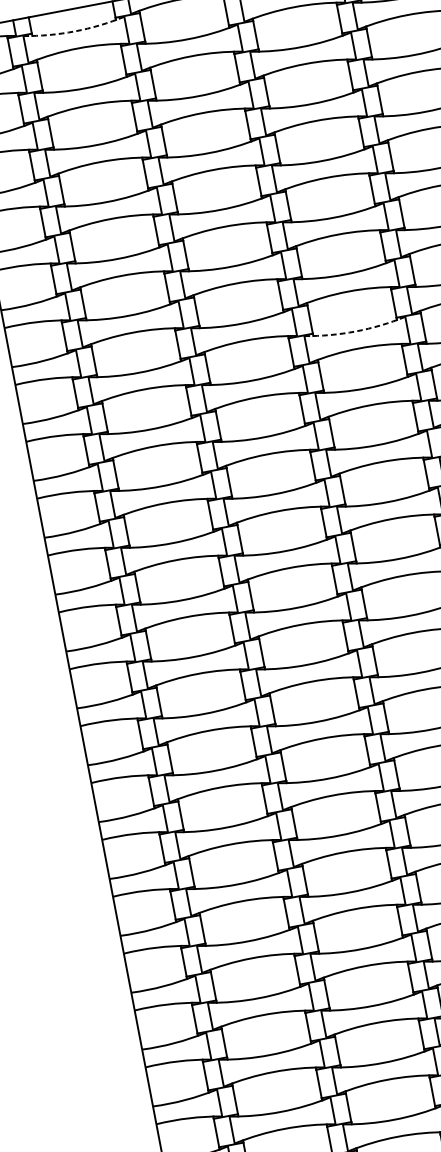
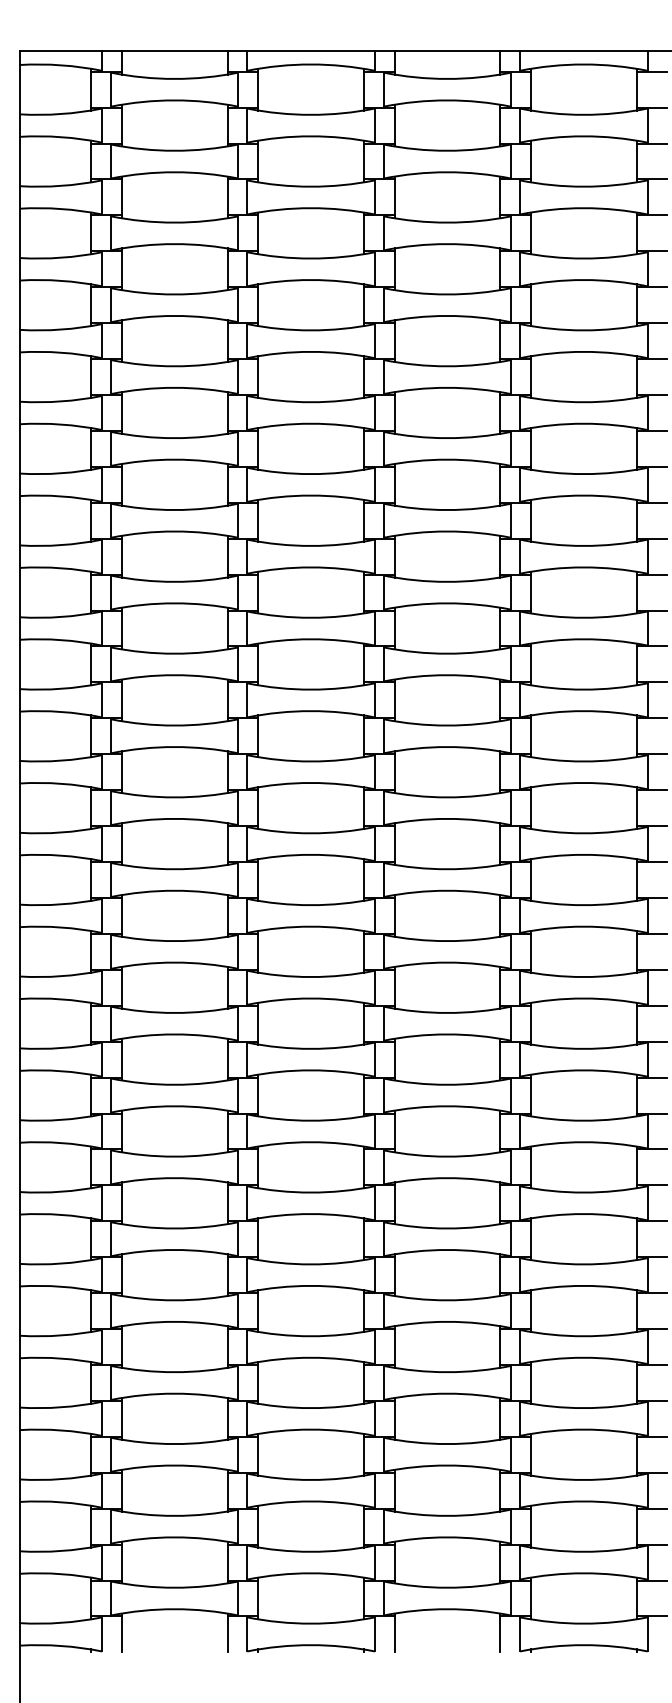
arc: (74, 31) -> (174, 78), dashed -> solid
arc: (355, 331) -> (447, 510), dashed -> solid

